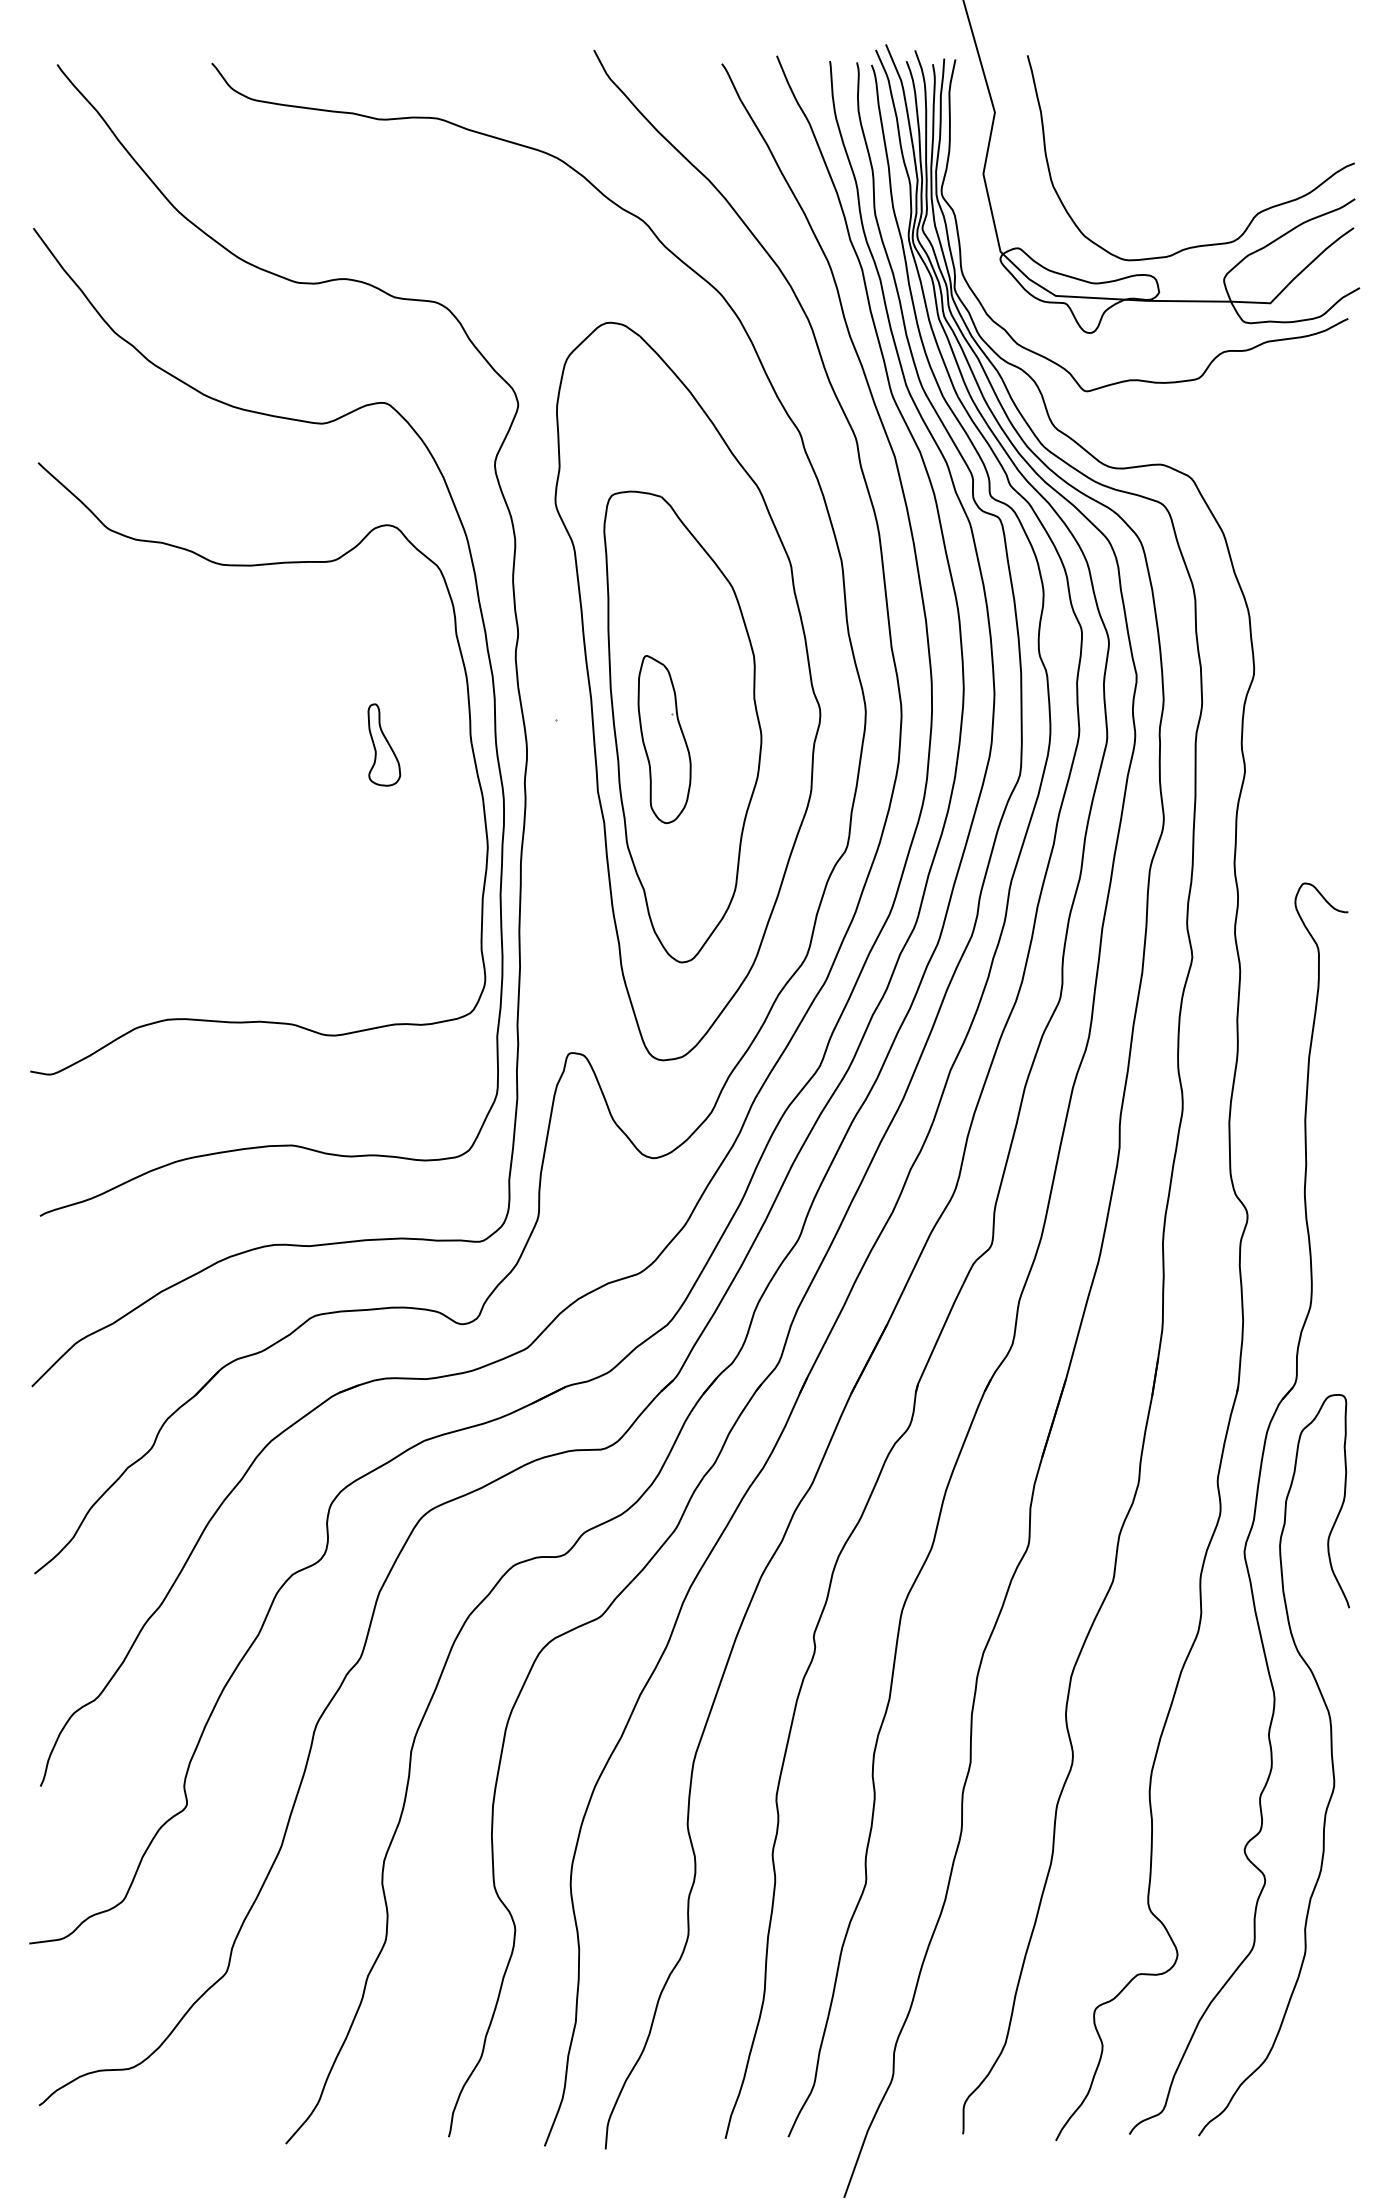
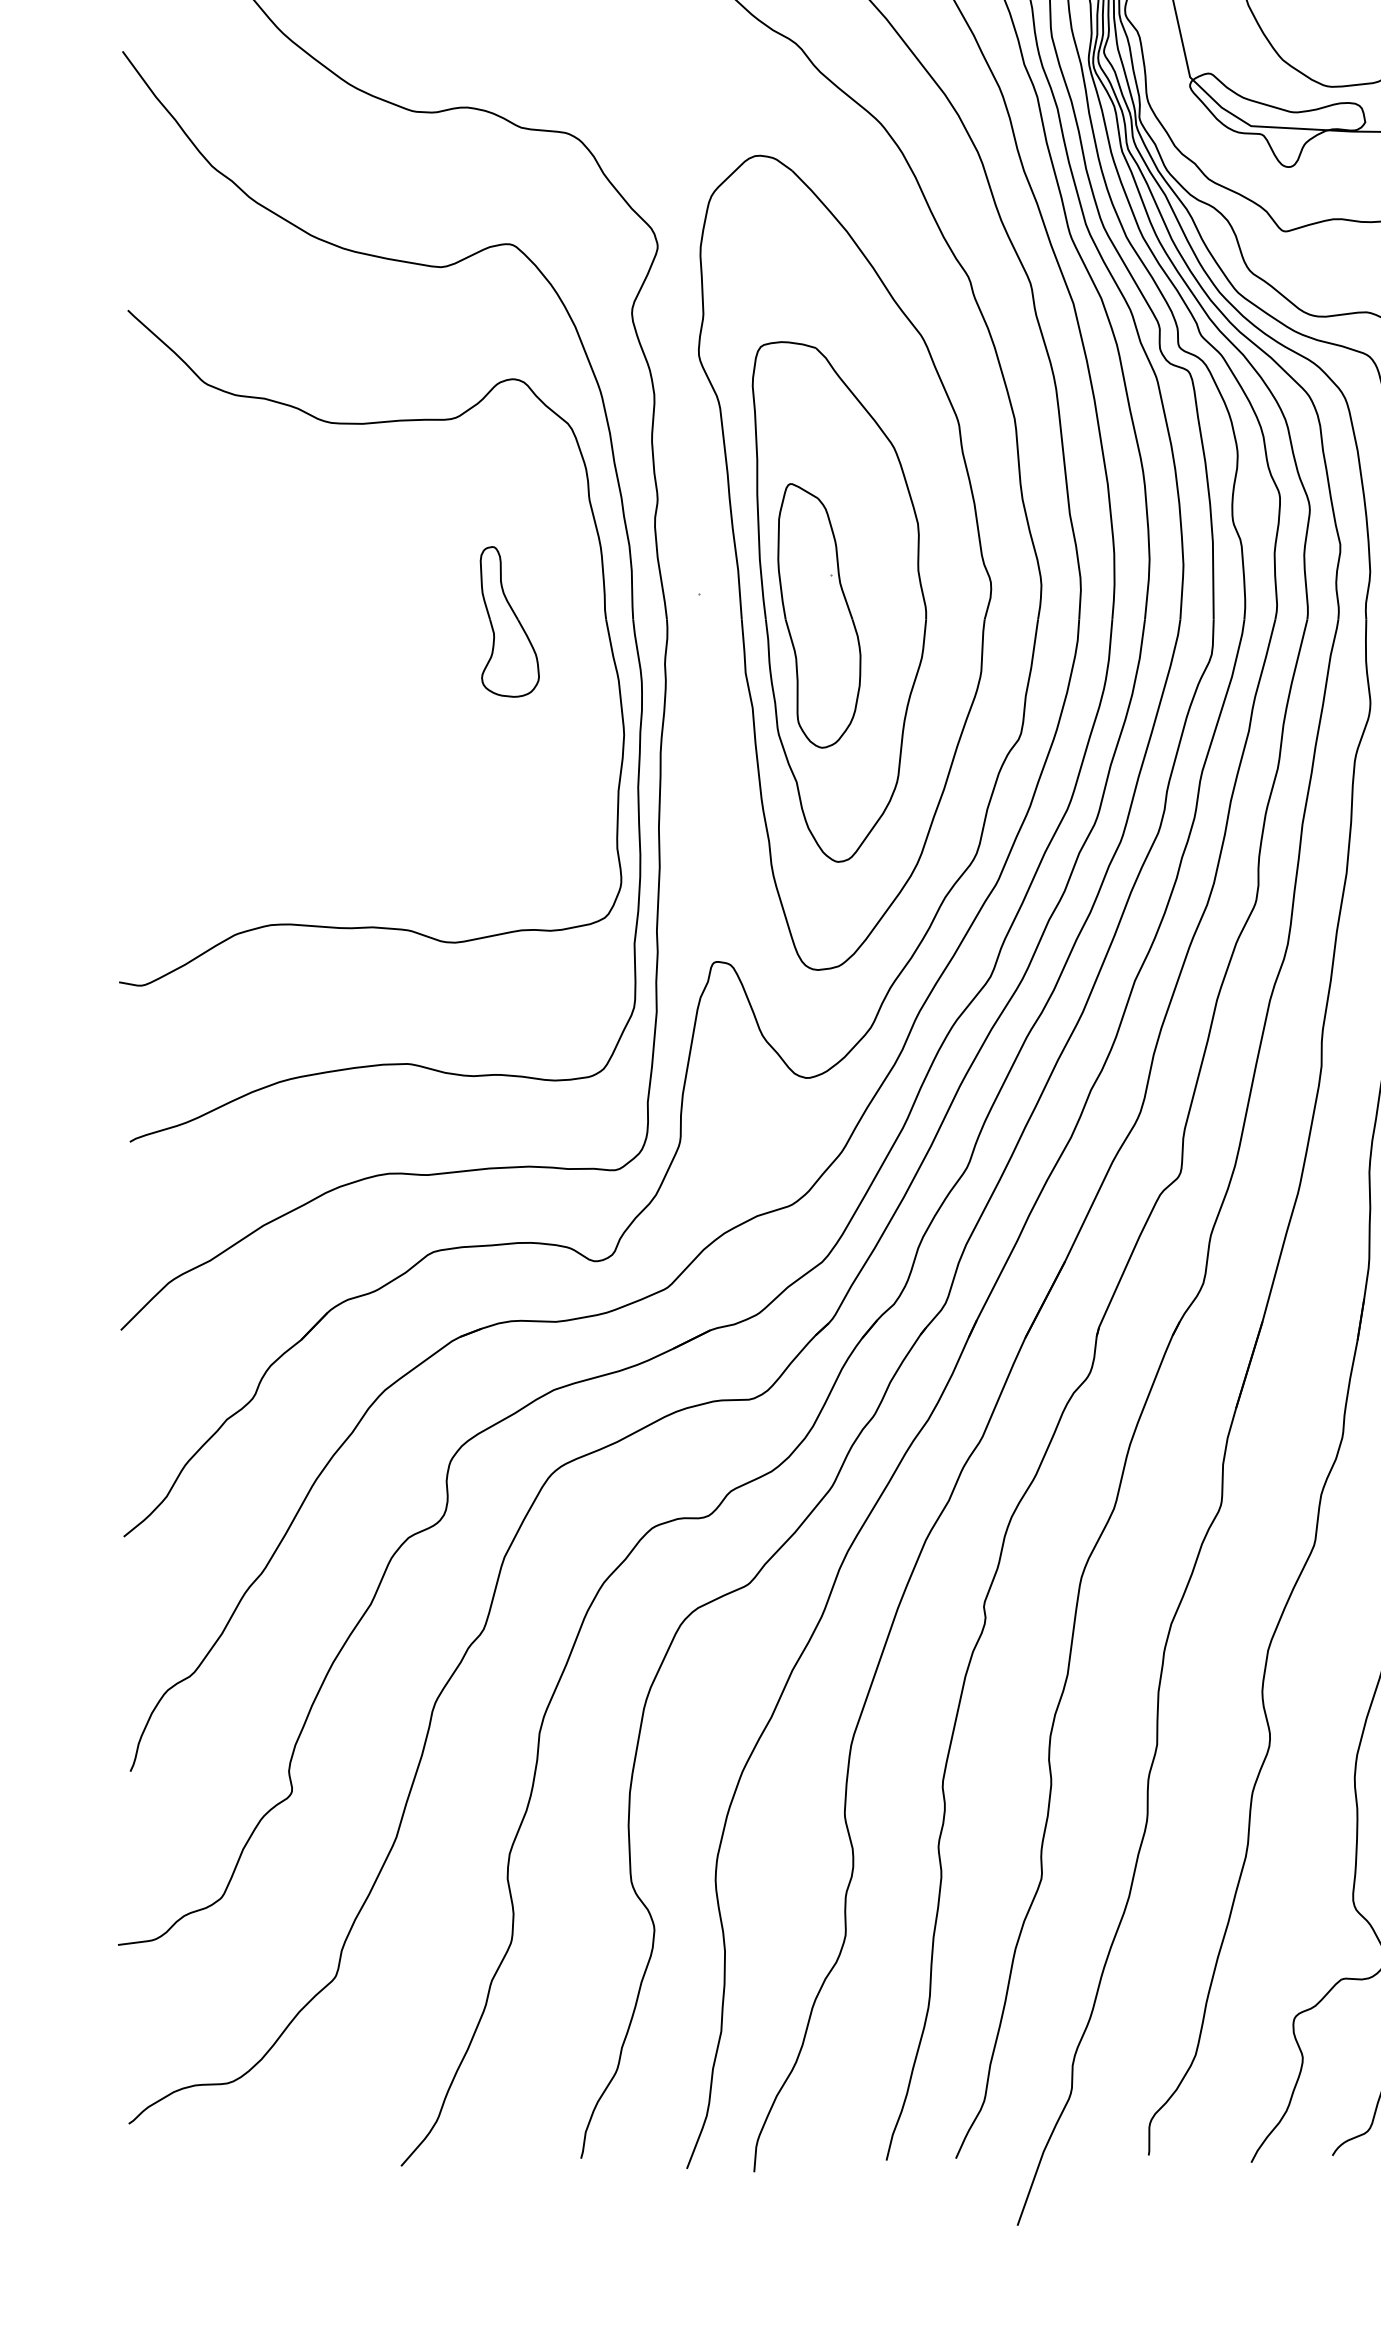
part: (664, 739) -> (819, 615), size x1.43
part: (384, 744) -> (510, 621), size x1.67

